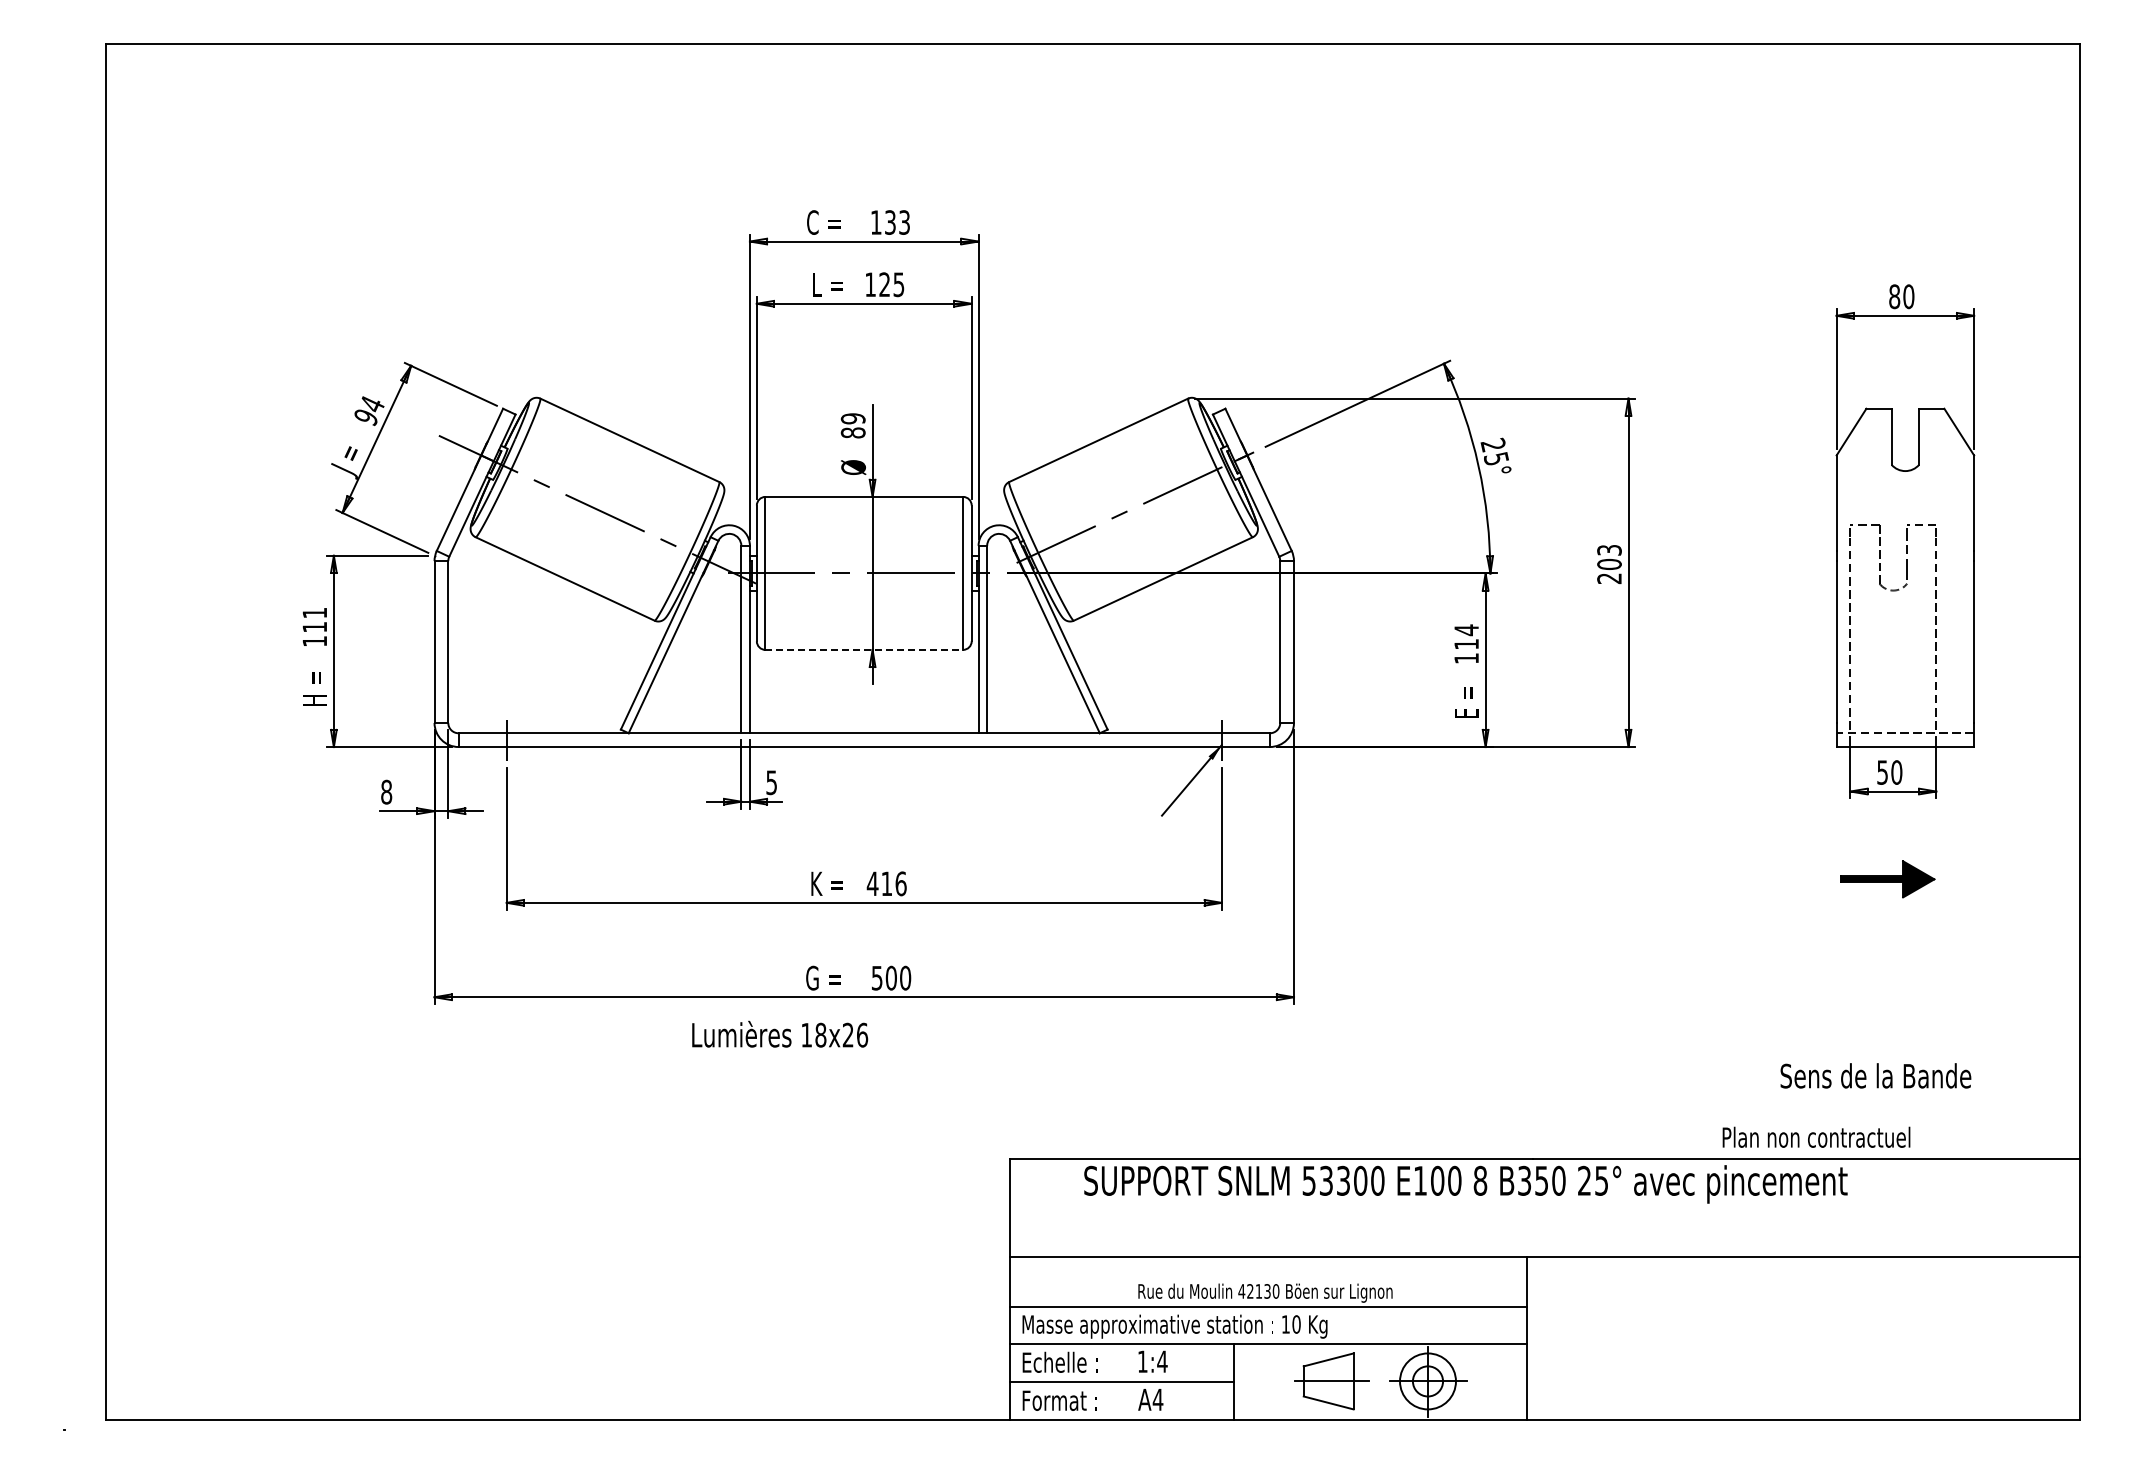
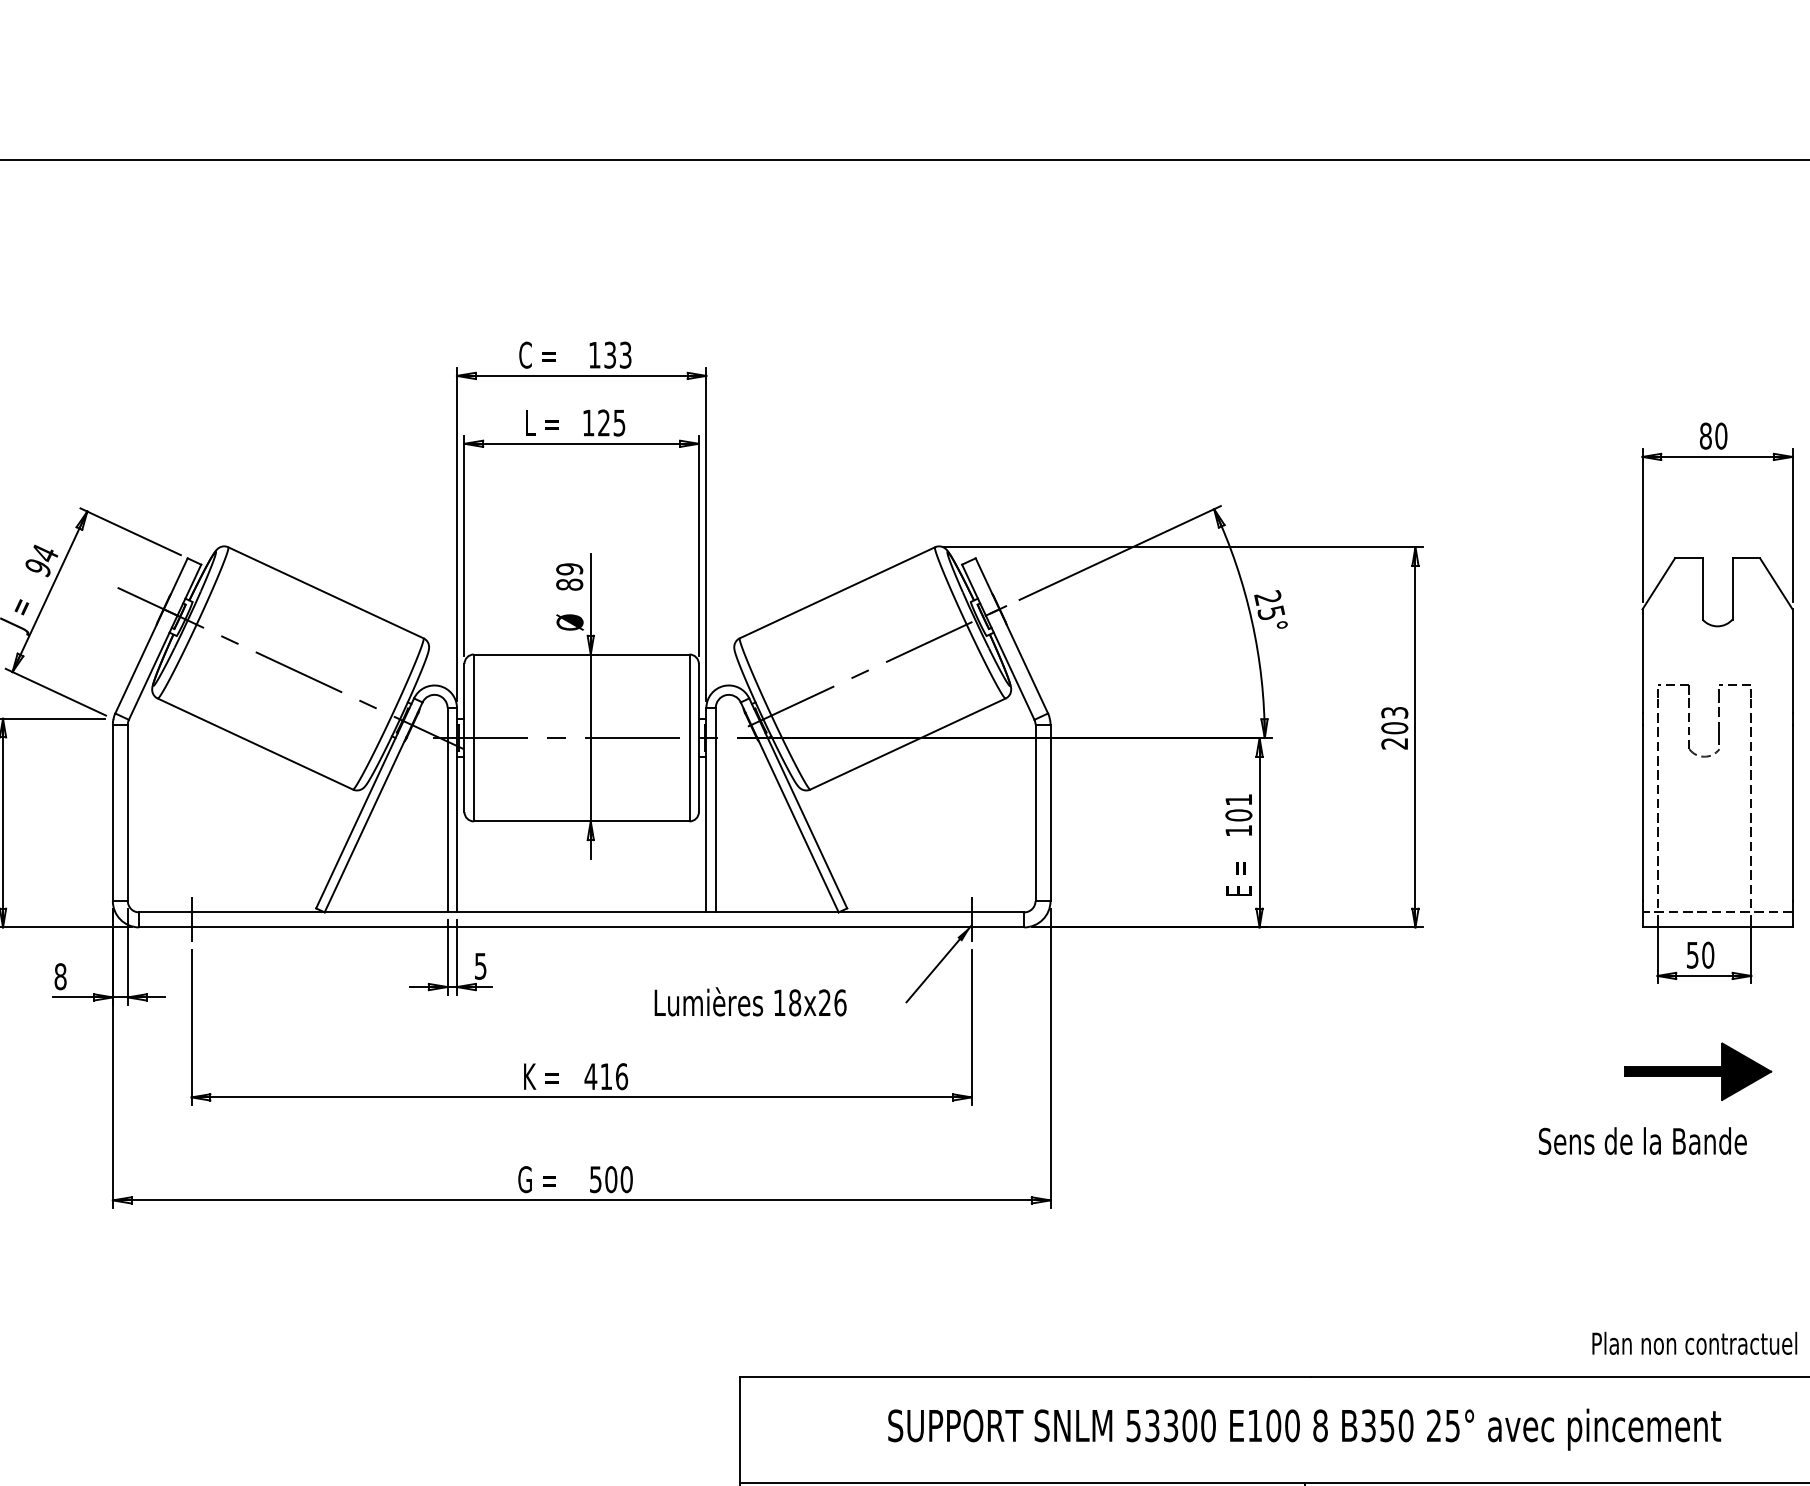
text: (1466, 636) -> (1238, 806), 114 -> 101
line: (864, 649) -> (581, 820), dashed -> solid
part: (1887, 879) -> (1698, 1071), size x1.43
text: (780, 1033) -> (751, 1001), moved
text: (1875, 1075) -> (1642, 1140), moved
text: (1816, 1136) -> (1694, 1342), moved
text: (1465, 1184) -> (1304, 1429), moved

